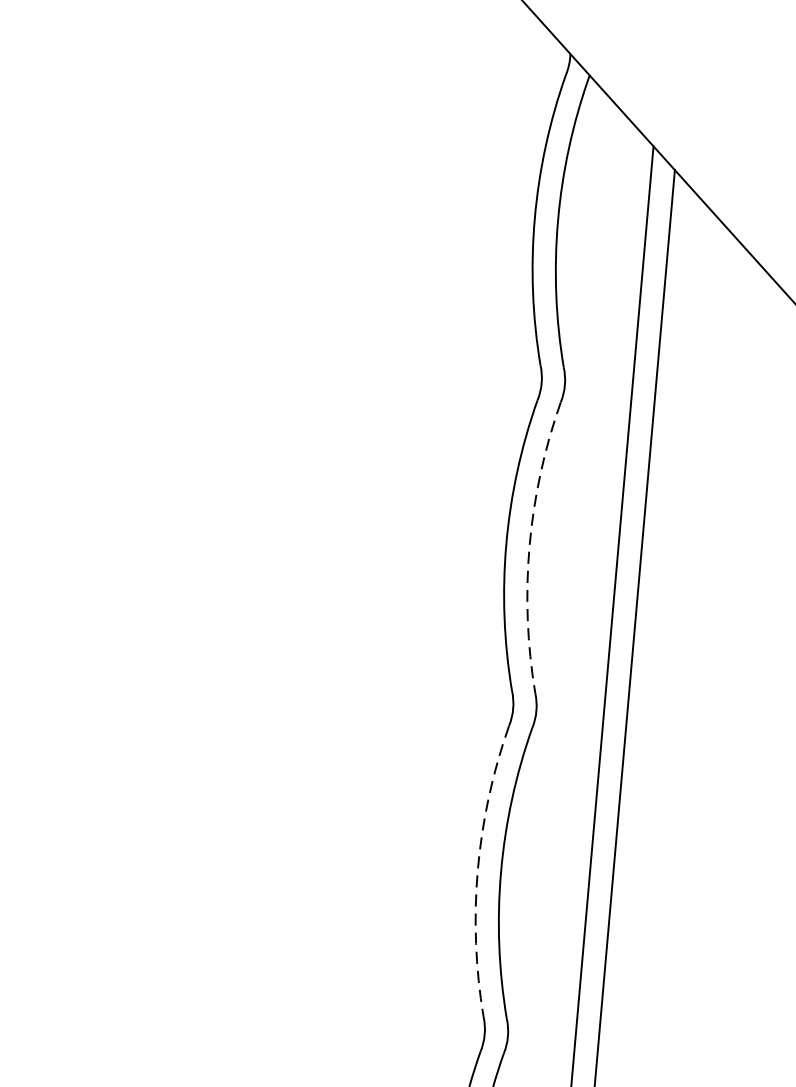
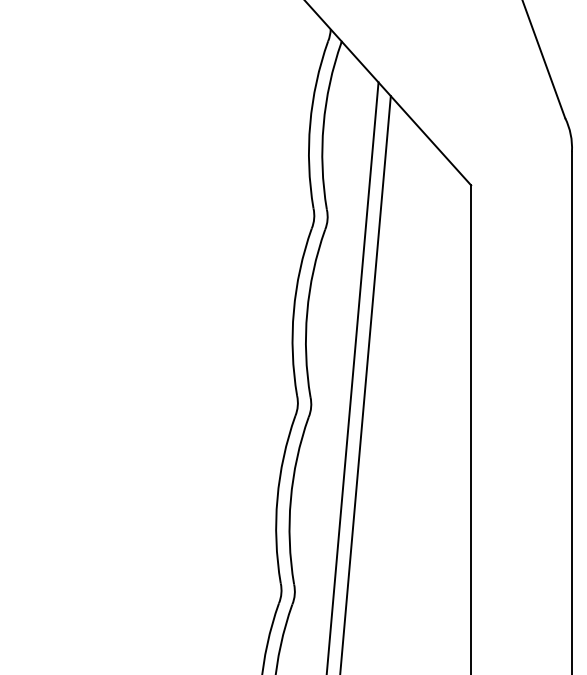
arc: (530, 546) -> (307, 312), dashed -> solid
arc: (477, 869) -> (277, 498), dashed -> solid

